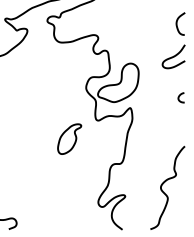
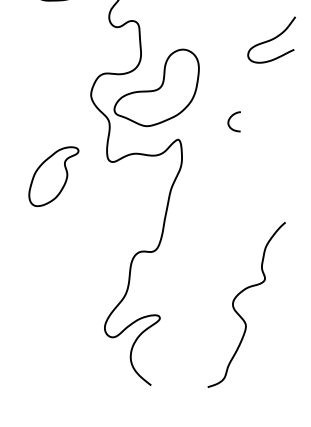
curve: (180, 96) -> (232, 118), moved
part: (69, 138) -> (53, 175), moved

